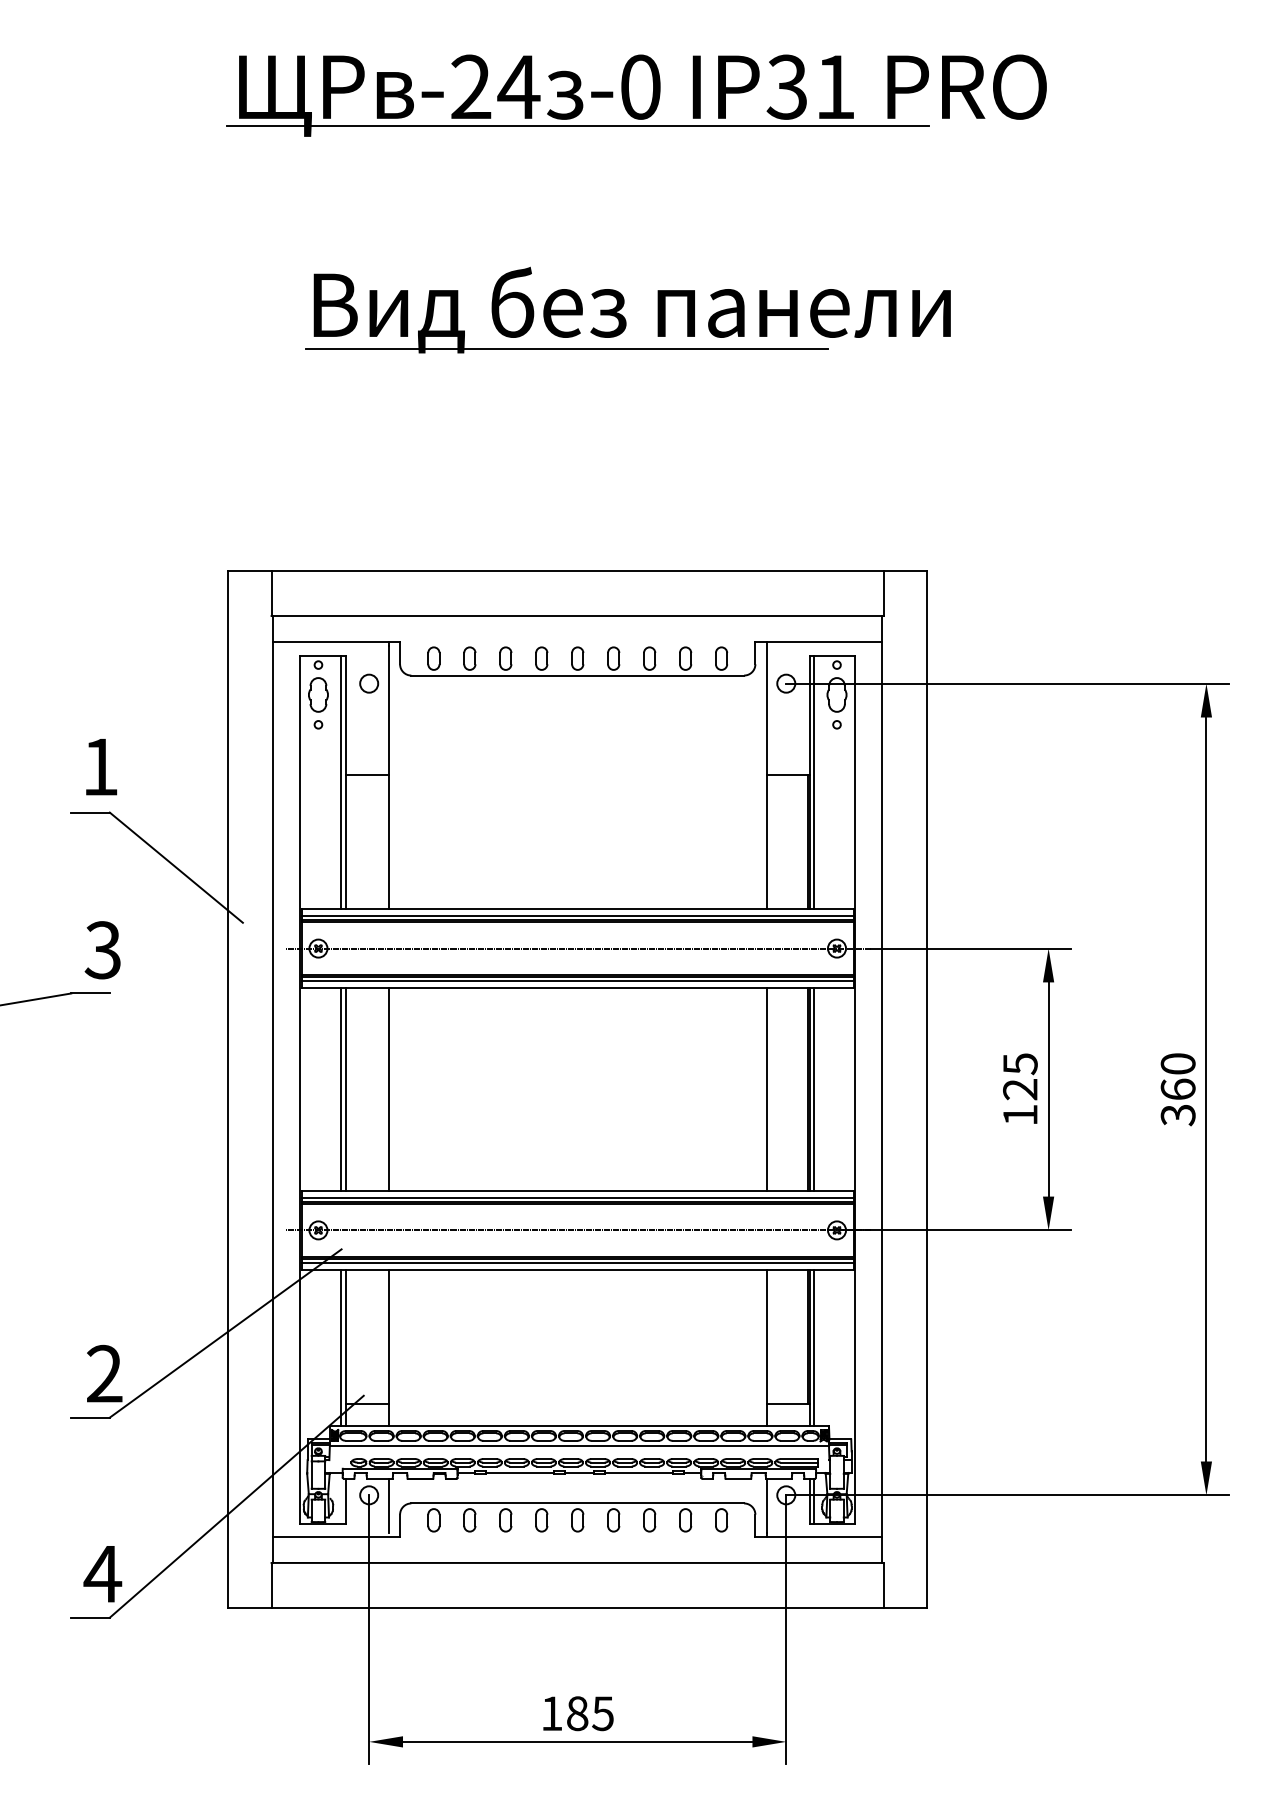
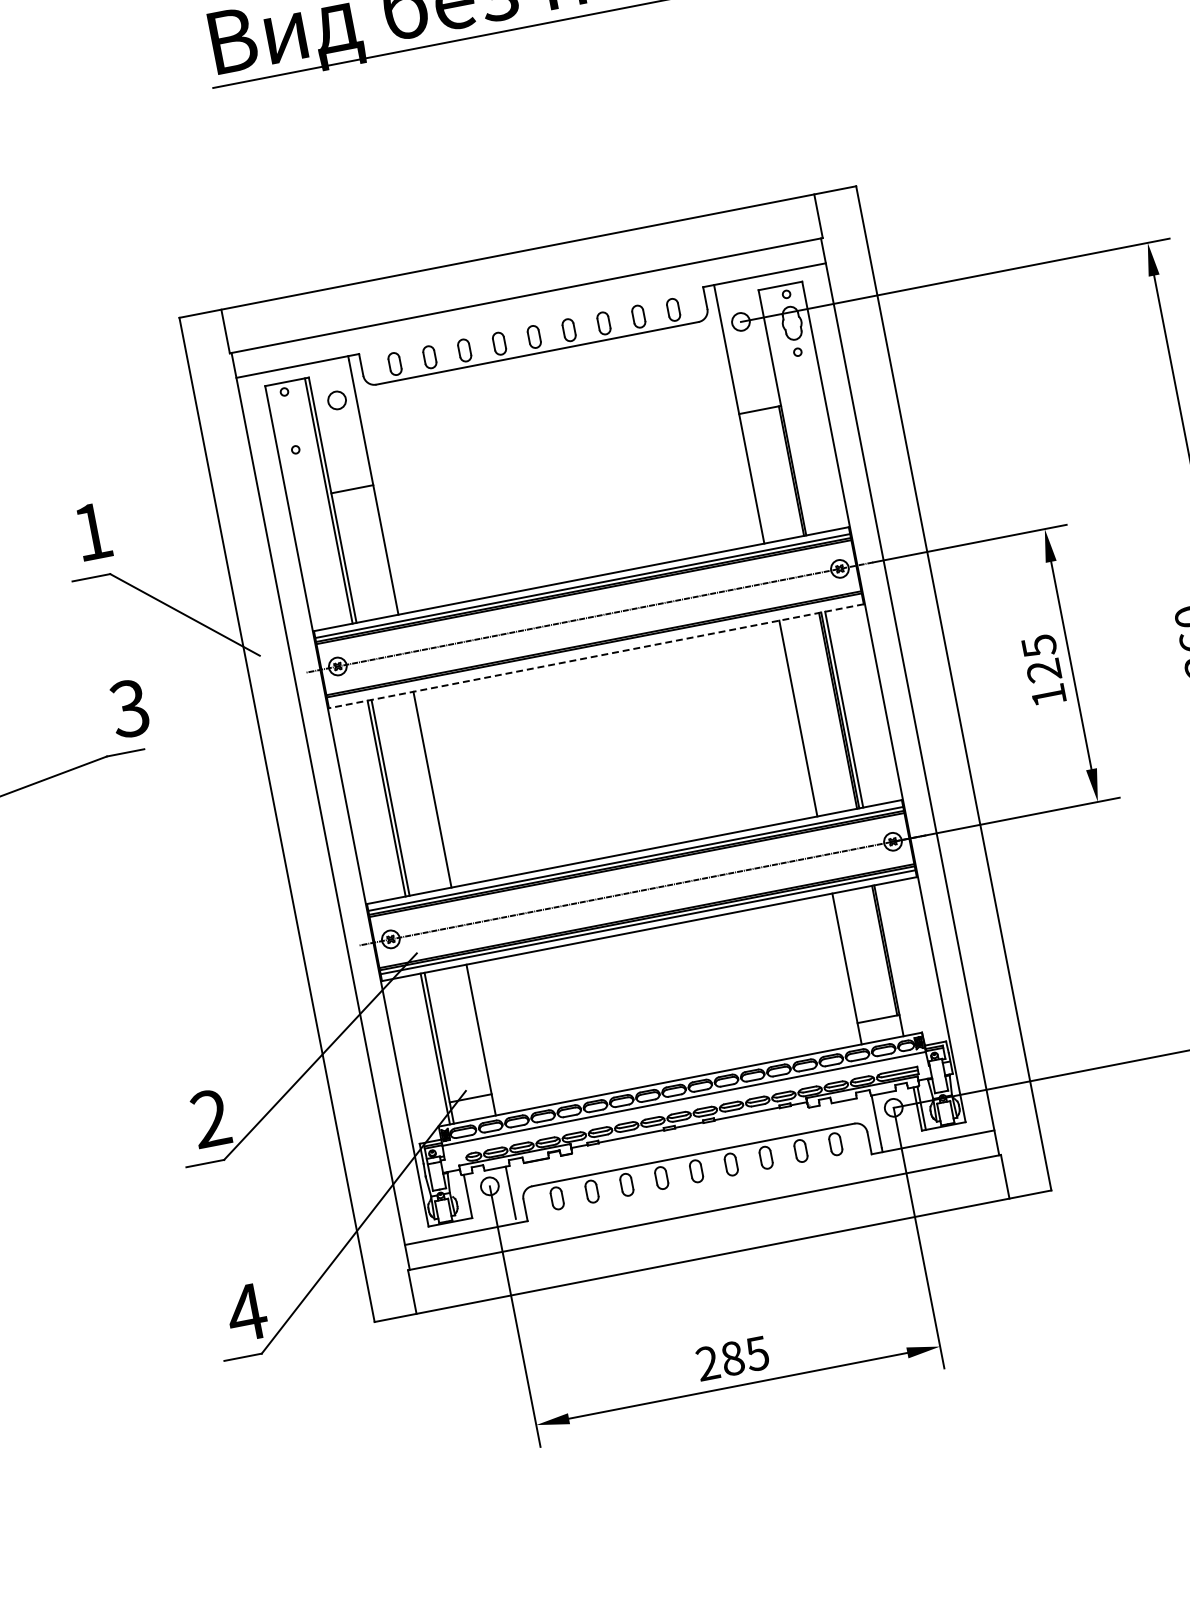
part: (318, 694) -> (290, 420), removed
line: (814, 781) -> (786, 411), removed
line: (577, 981) -> (594, 649), removed
line: (577, 988) -> (596, 656), solid -> dashed
line: (814, 1348) -> (893, 960), removed
text: (551, 1713) -> (707, 1363), 185 -> 285

